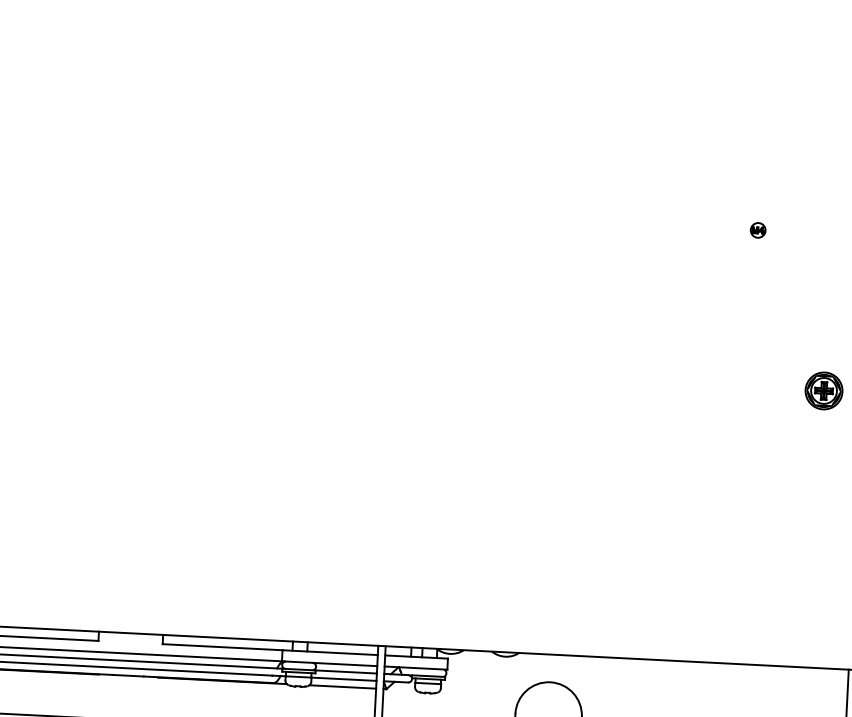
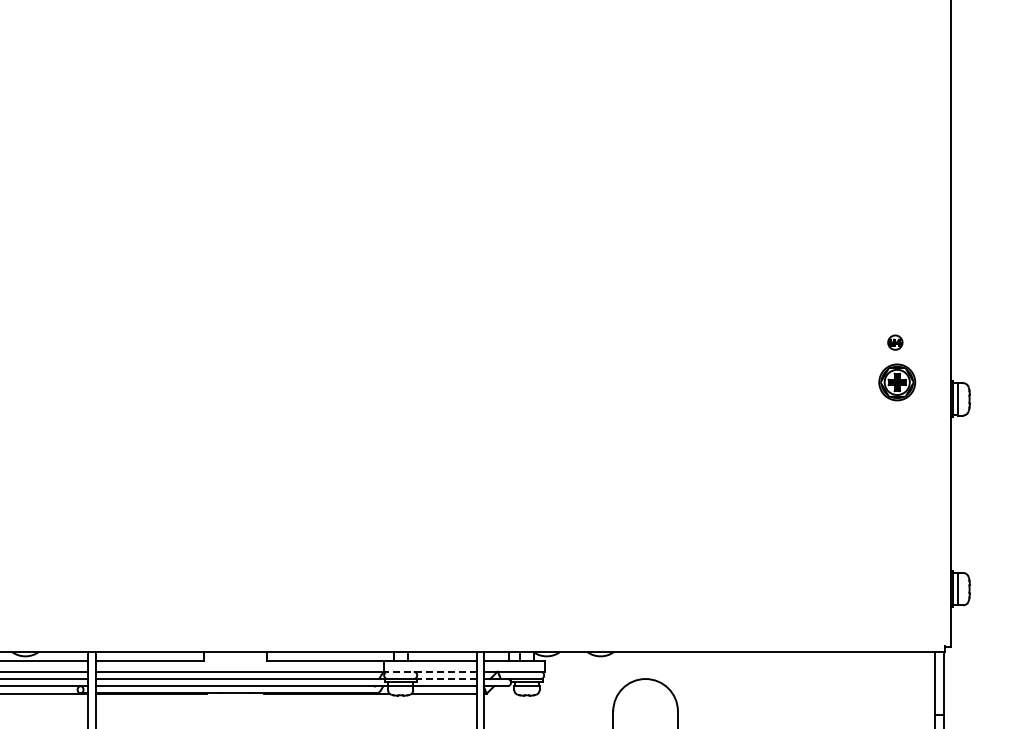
part: (758, 230) -> (895, 342), moved
line: (328, 663) -> (429, 671), solid -> dashed
line: (345, 672) -> (446, 679), solid -> dashed

